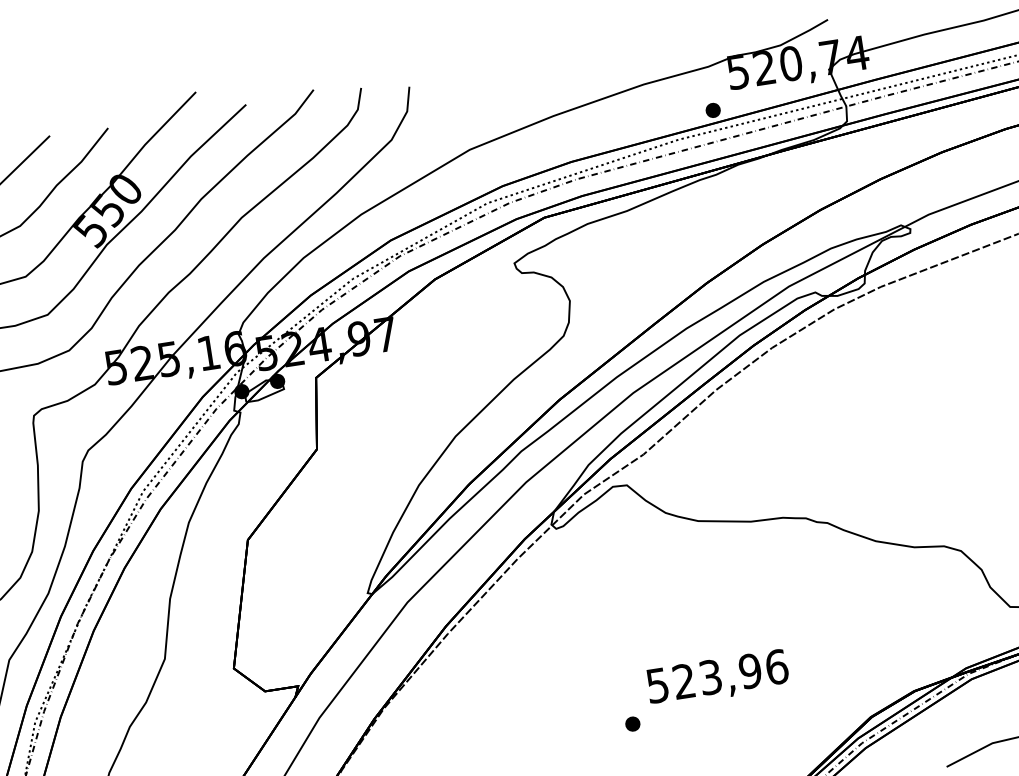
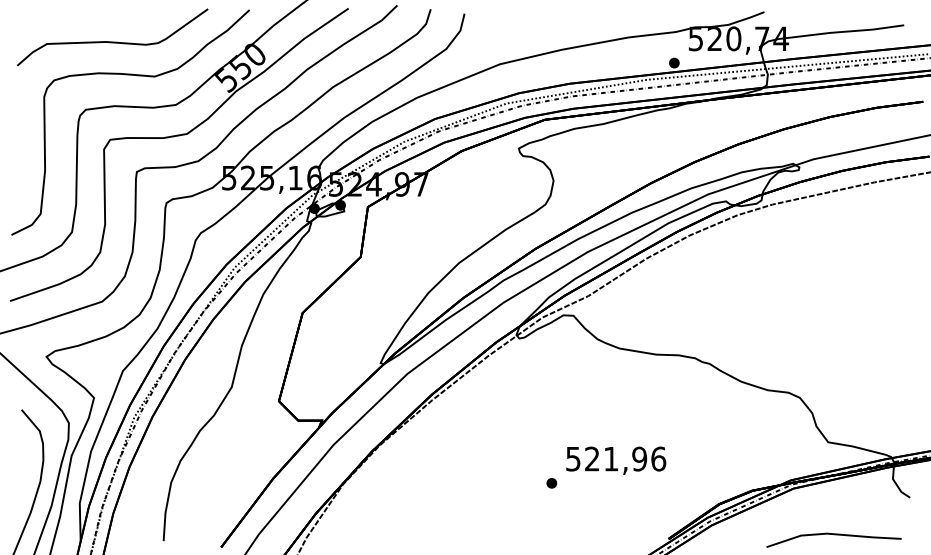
text: (710, 676) -> (611, 458), 523,96 -> 521,96

